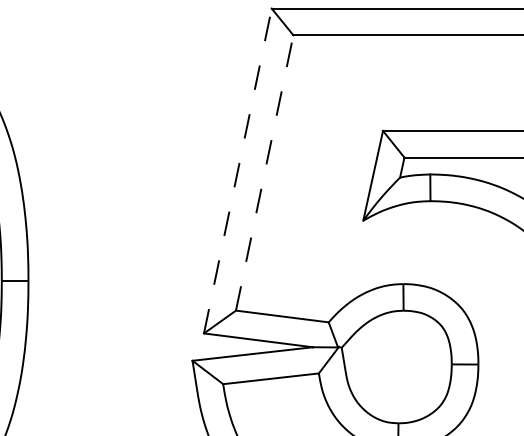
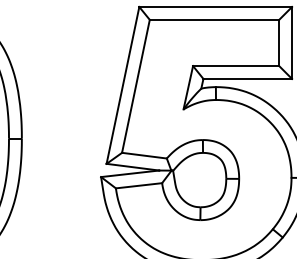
line: (238, 169) -> (123, 84), dashed -> solid
line: (263, 173) -> (135, 86), dashed -> solid

